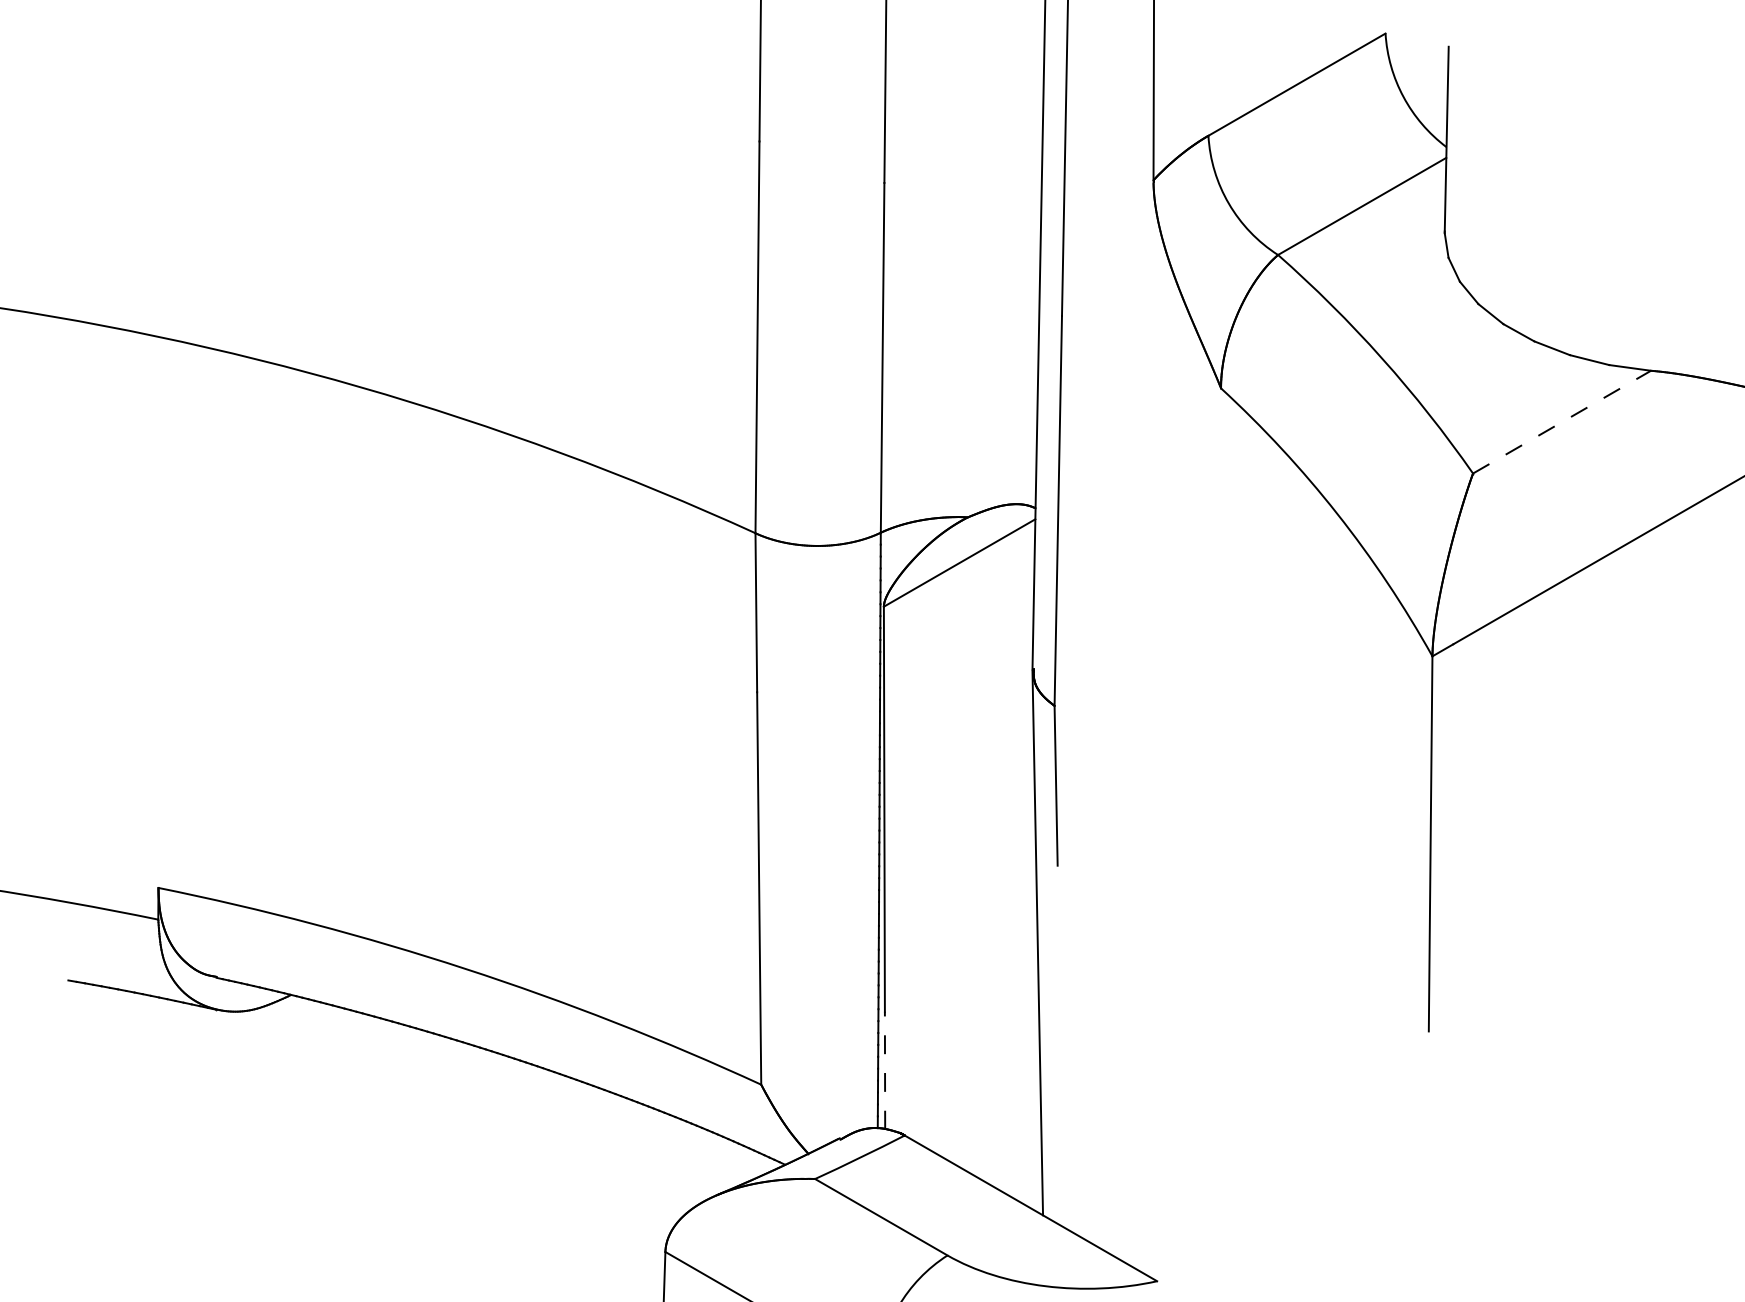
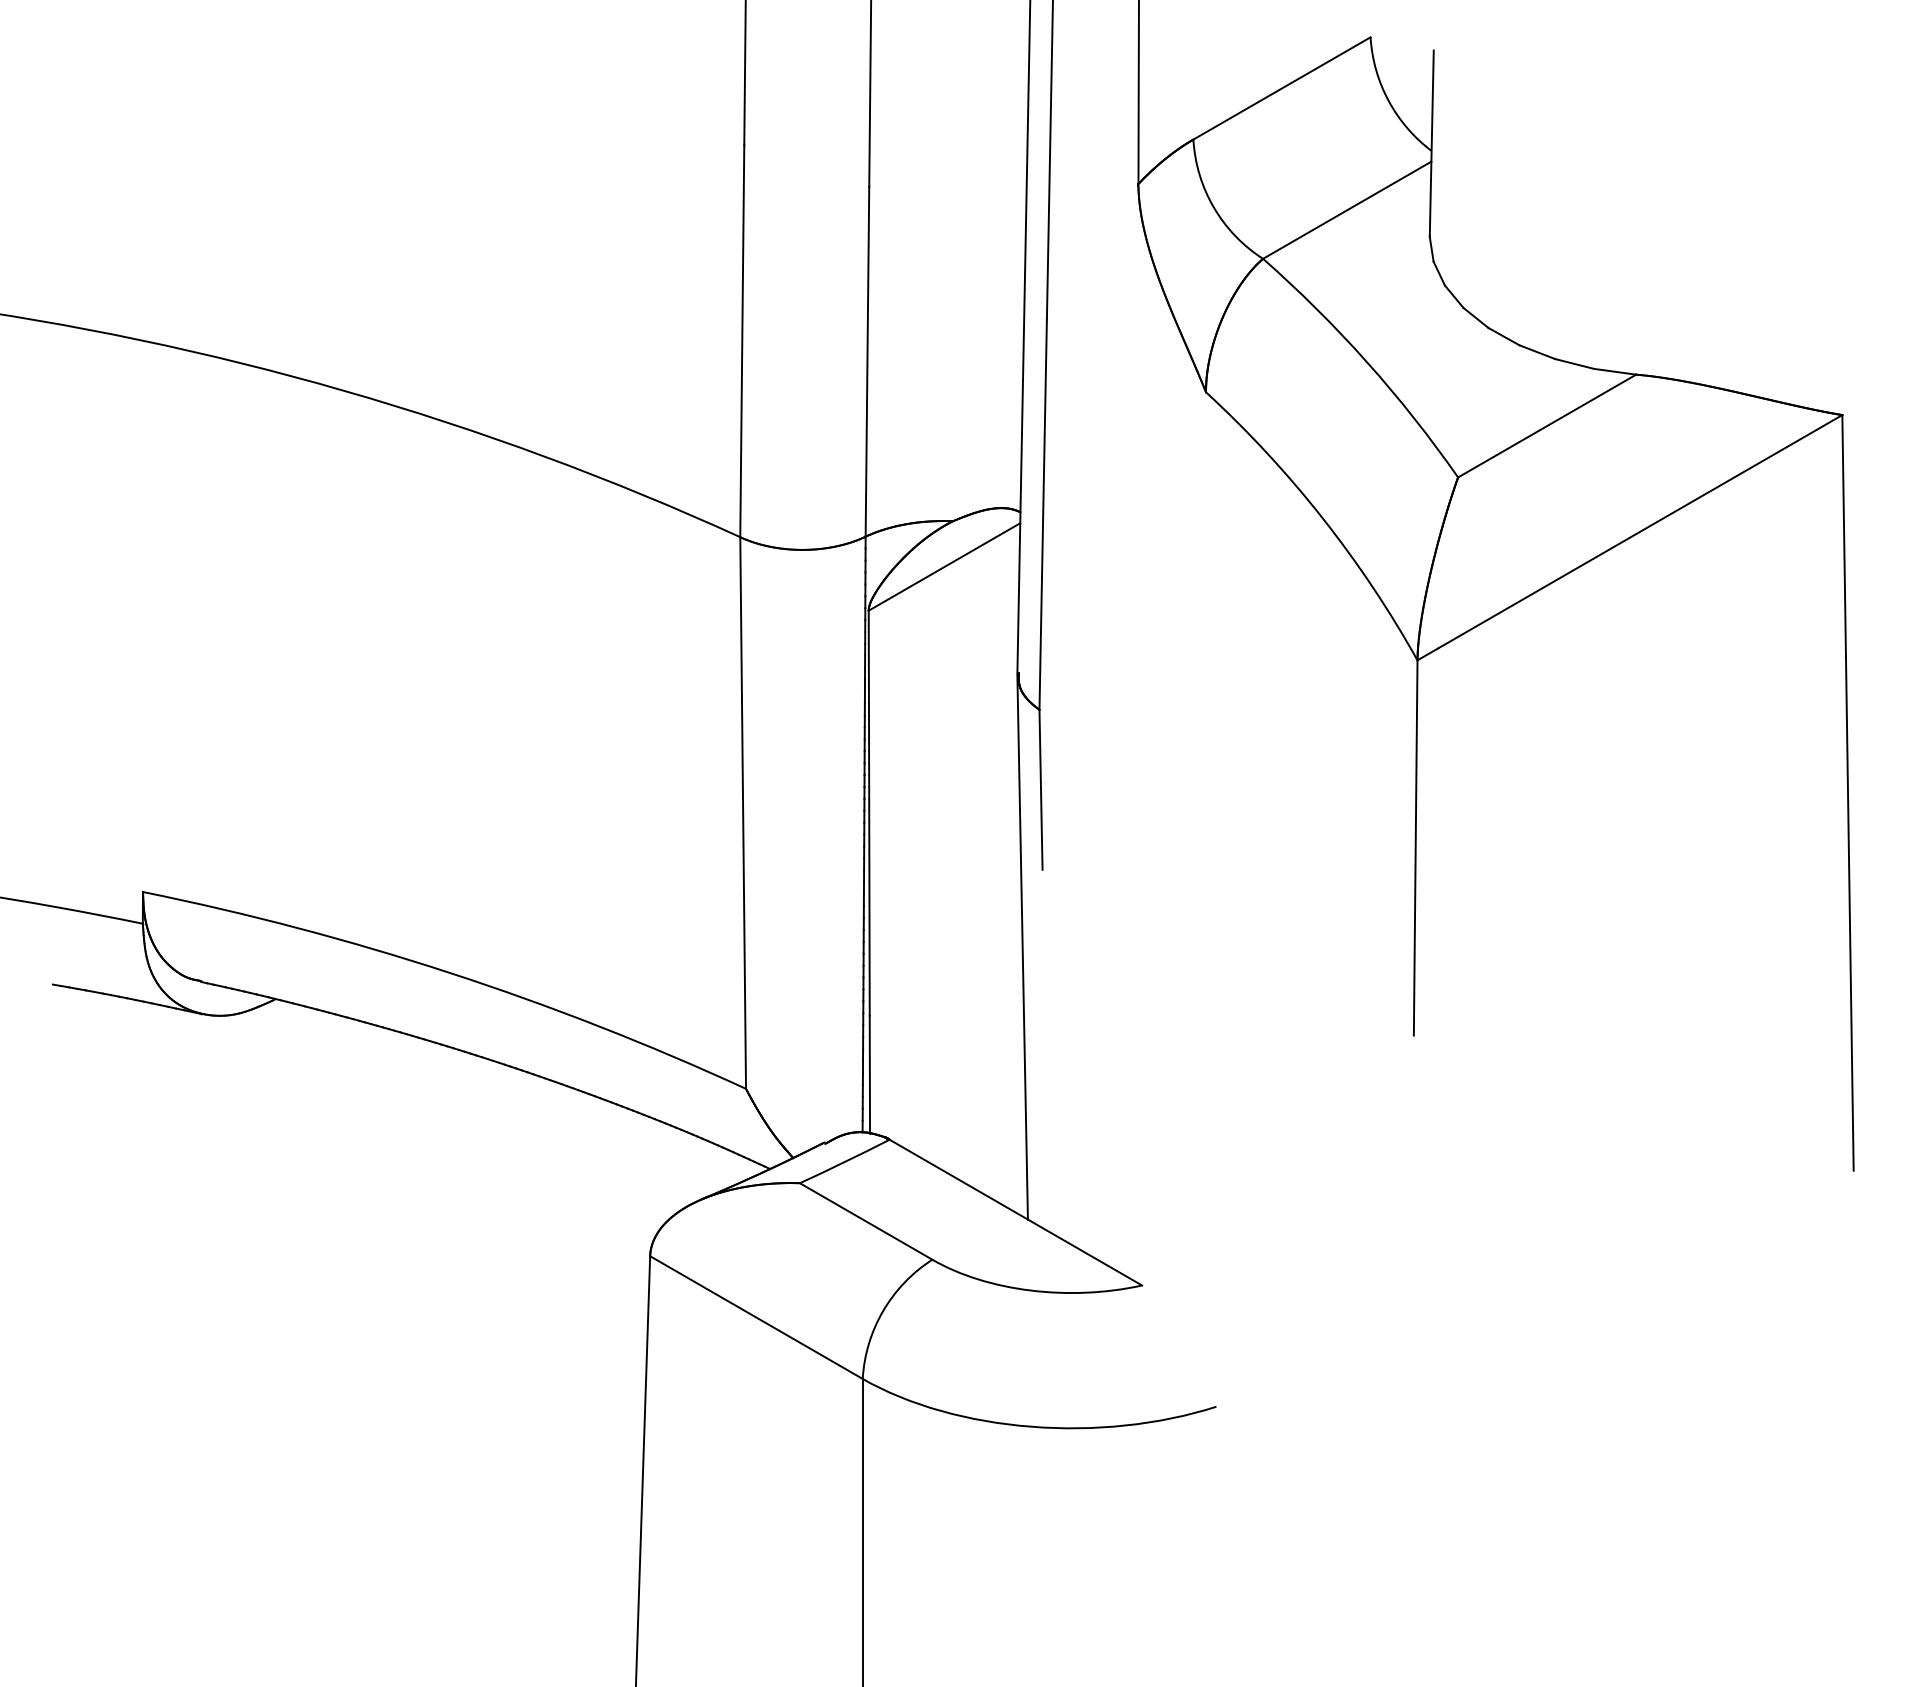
line: (1562, 422) -> (1547, 426), dashed -> solid
line: (884, 1070) -> (869, 1074), dashed -> solid

